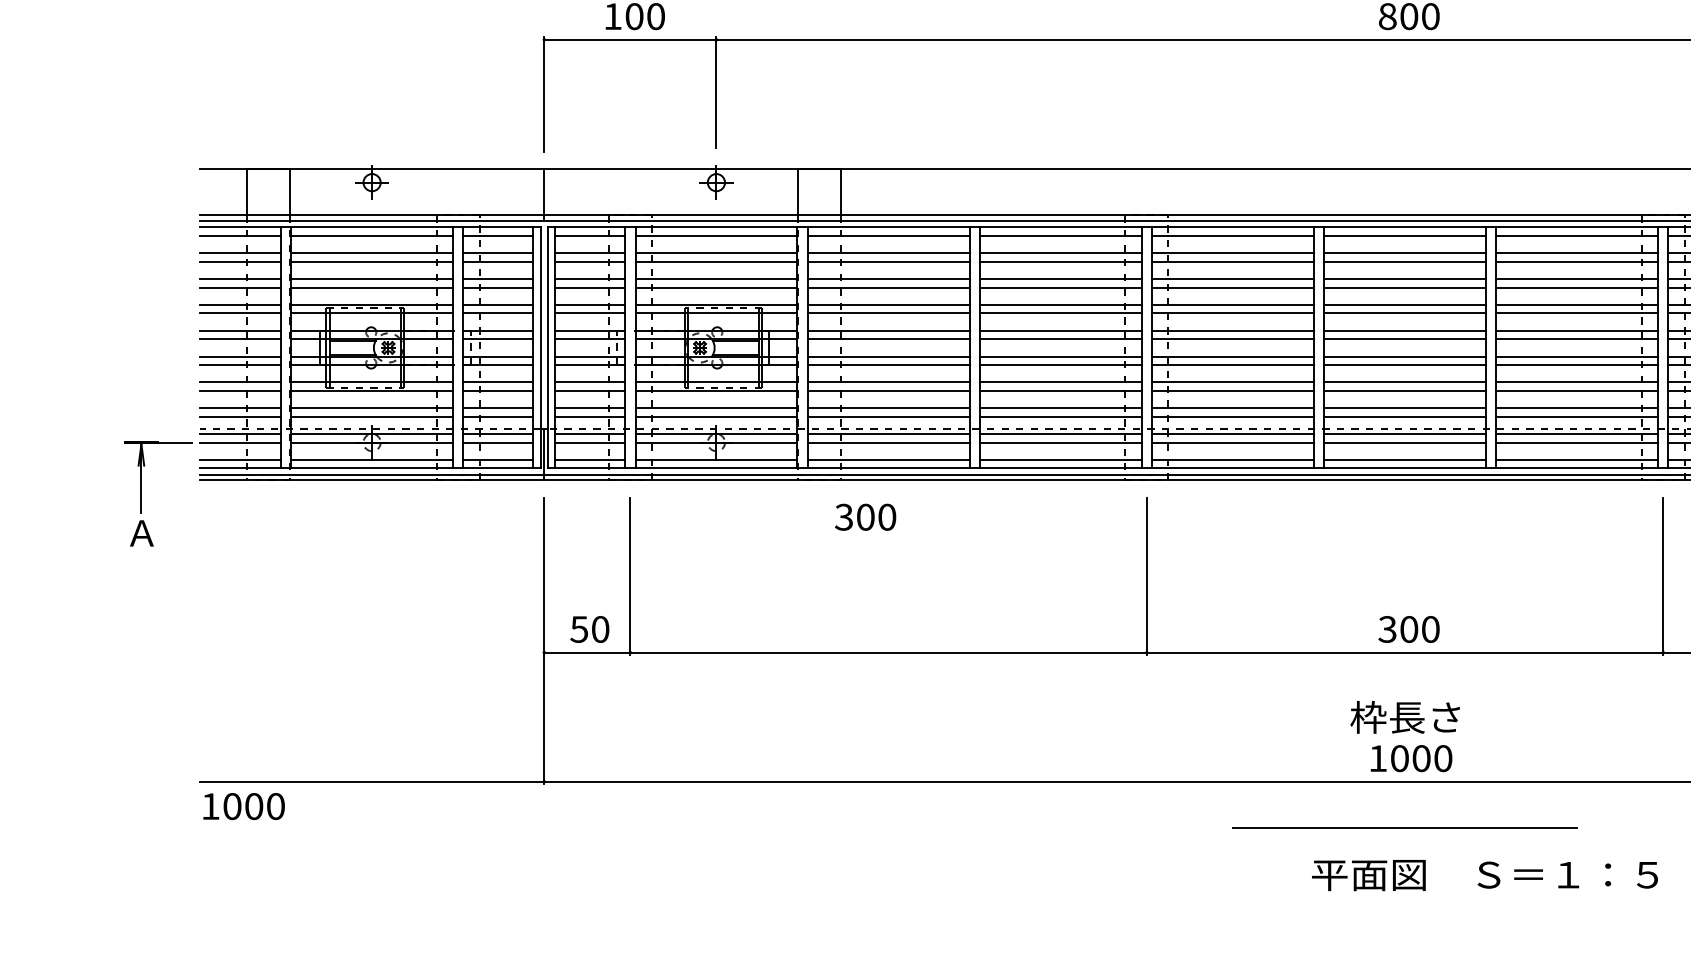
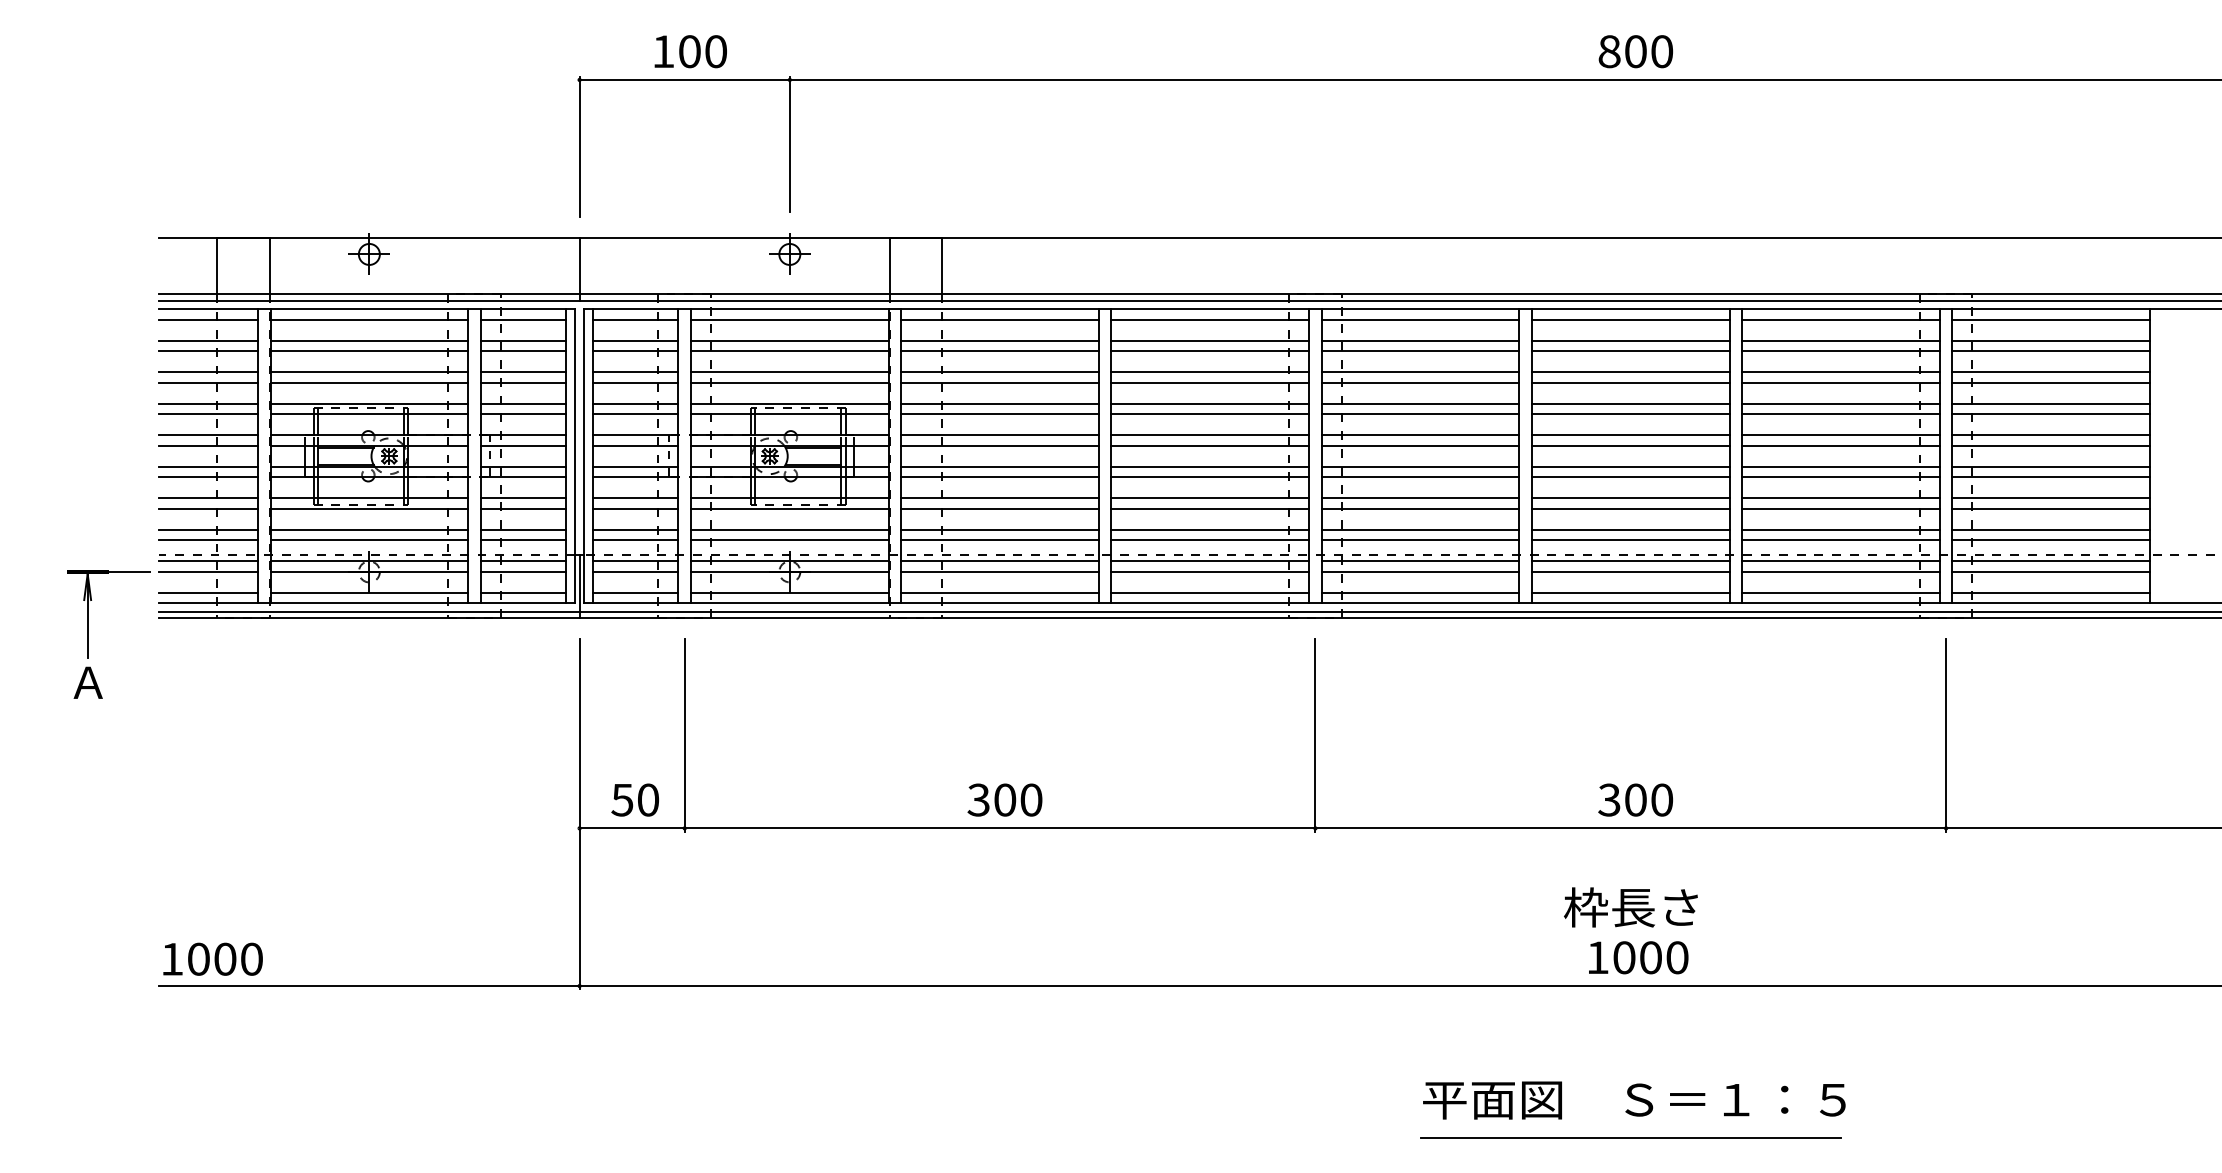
text: (865, 516) -> (1004, 799), moved
text: (243, 805) -> (212, 958), moved
line: (1404, 827) -> (1630, 1137), moved
text: (1485, 875) -> (1634, 1100), moved

